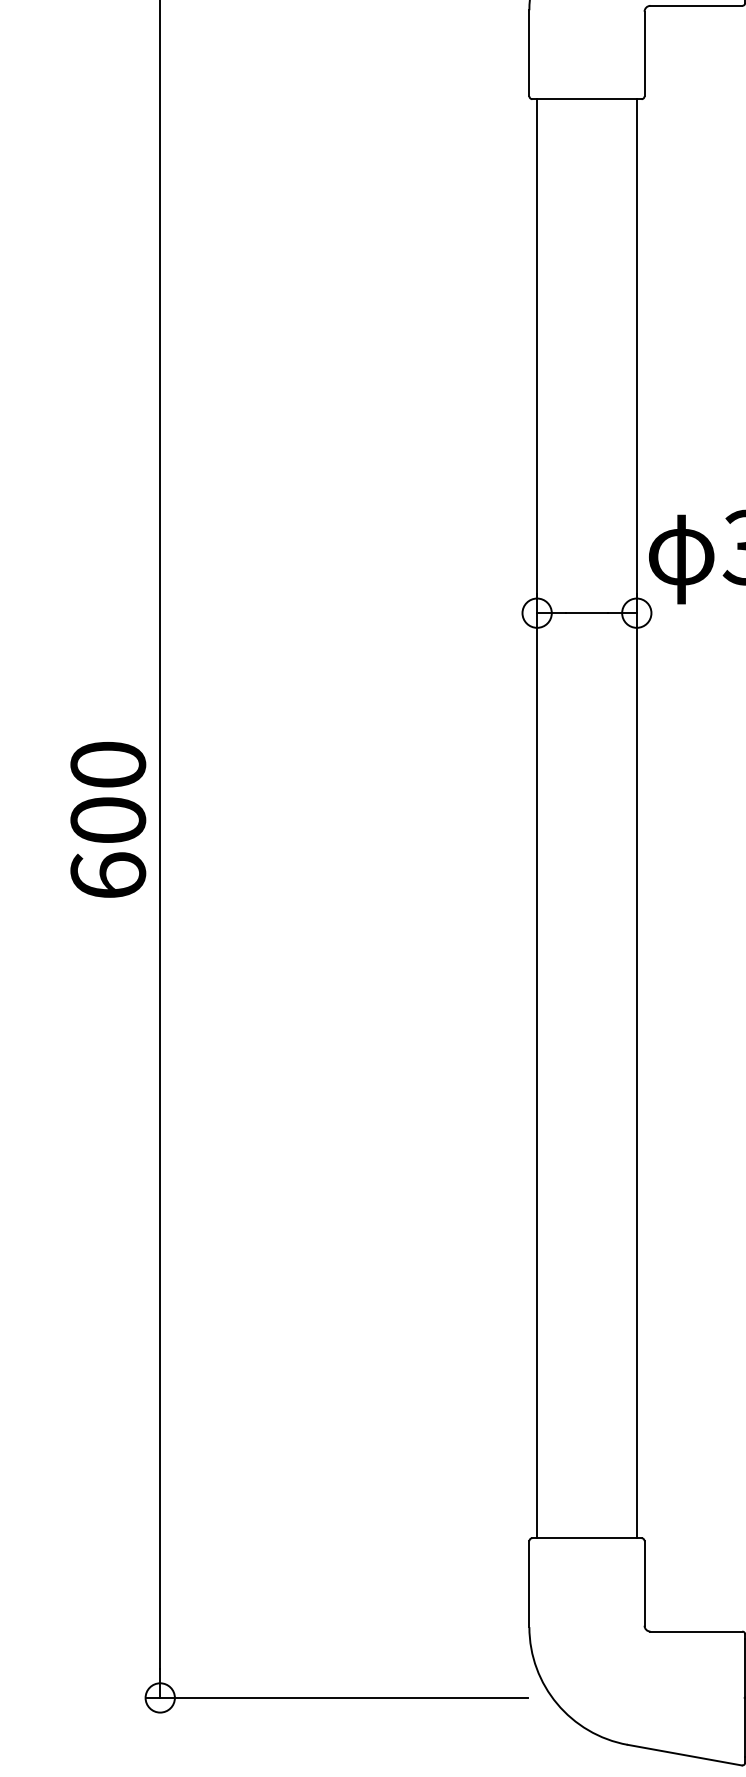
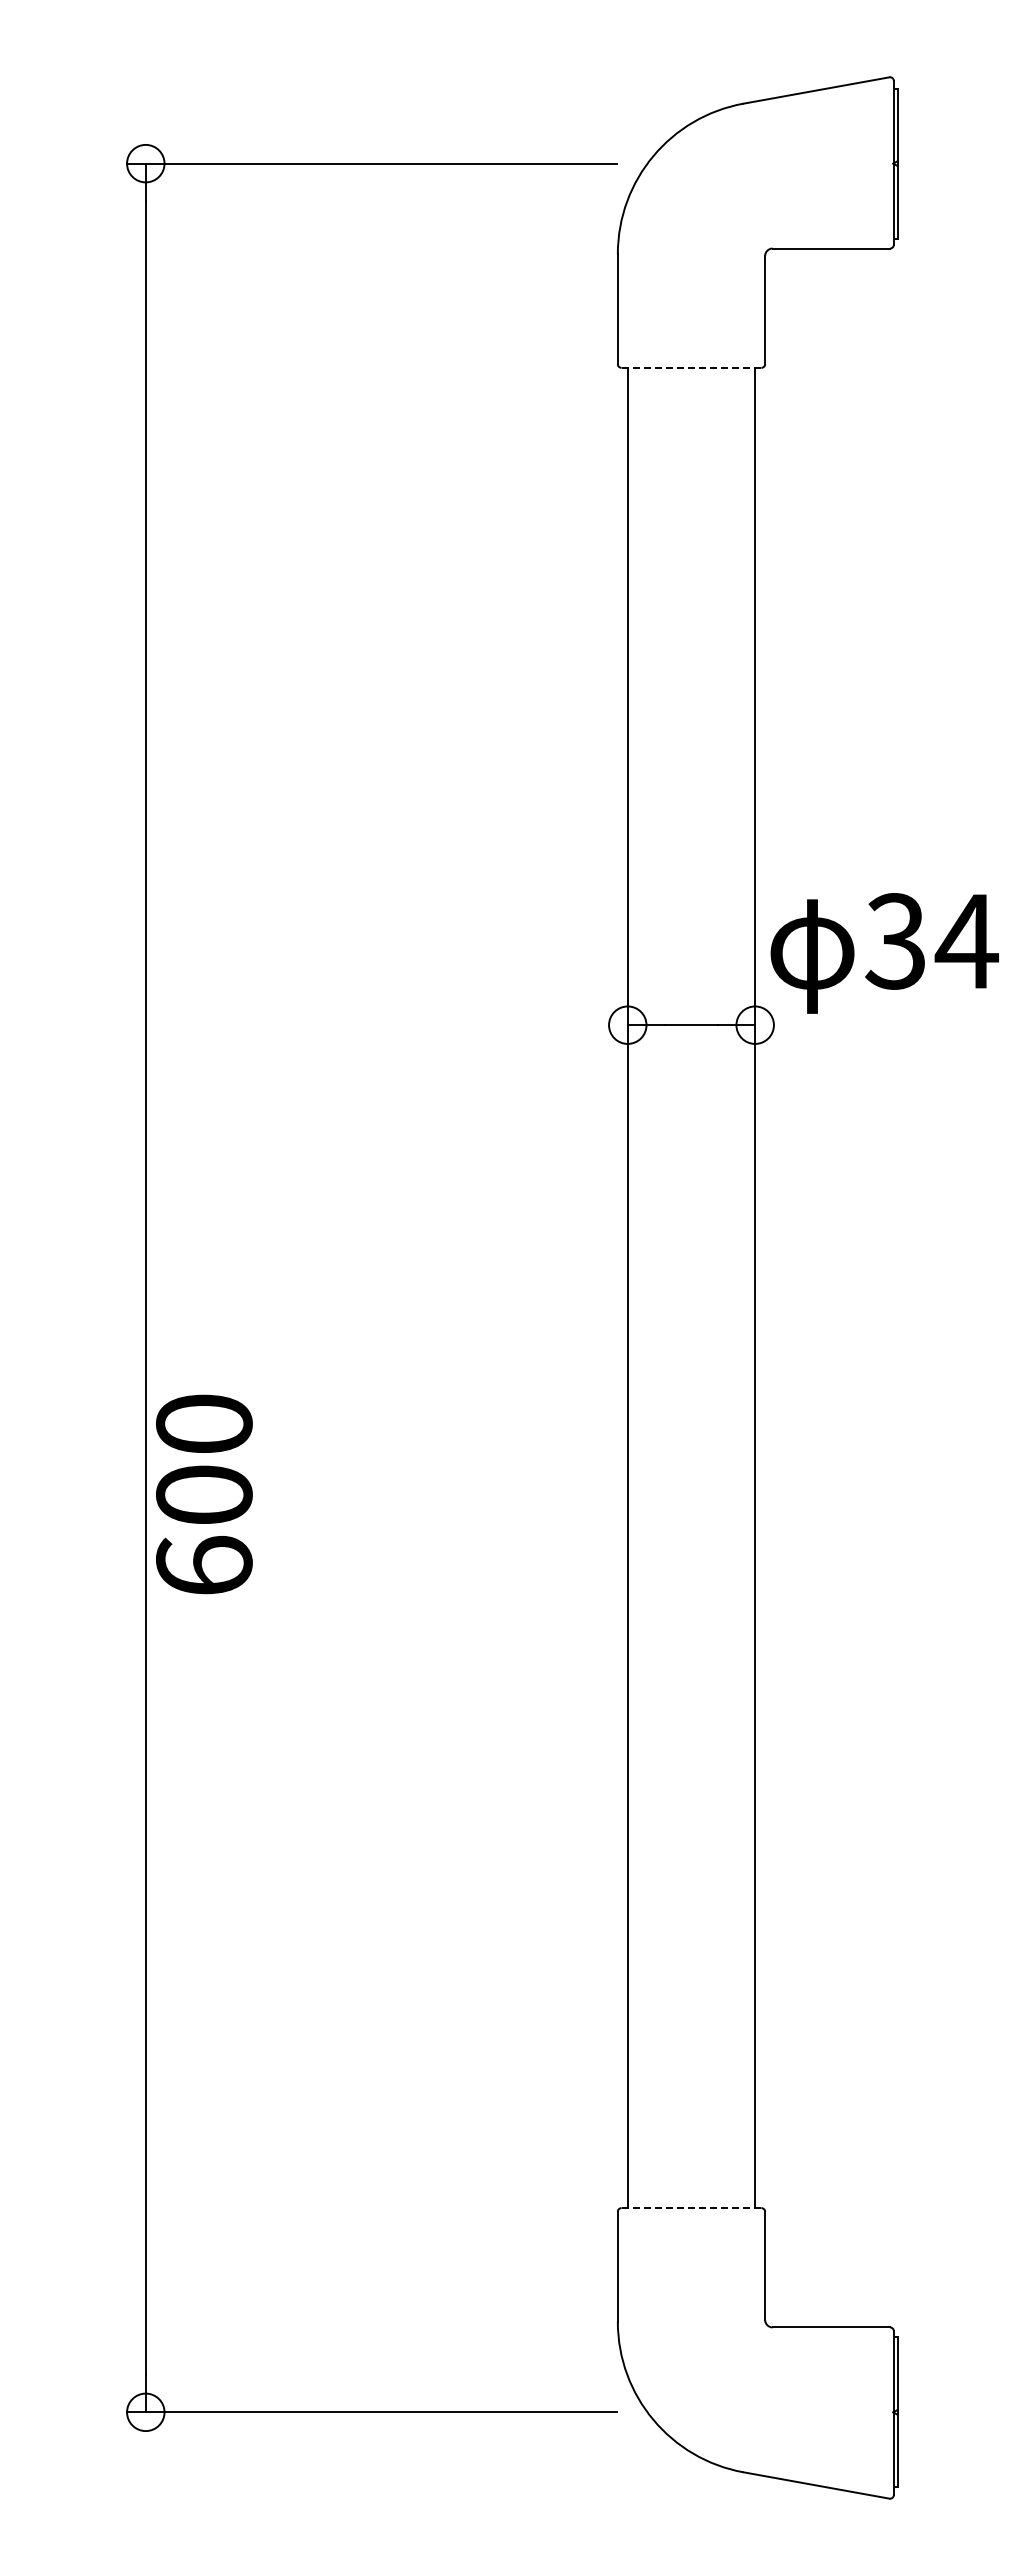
line: (586, 98) -> (691, 367), solid -> dashed
text: (108, 819) -> (204, 1494), moved
line: (586, 1538) -> (691, 2208), solid -> dashed

